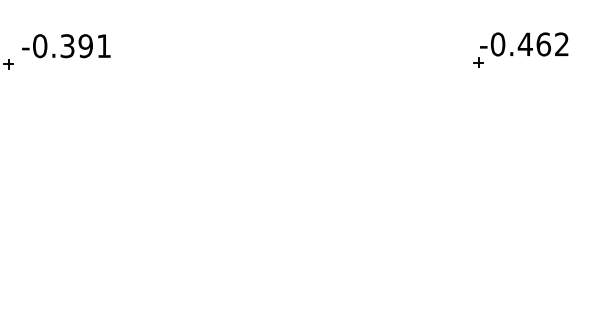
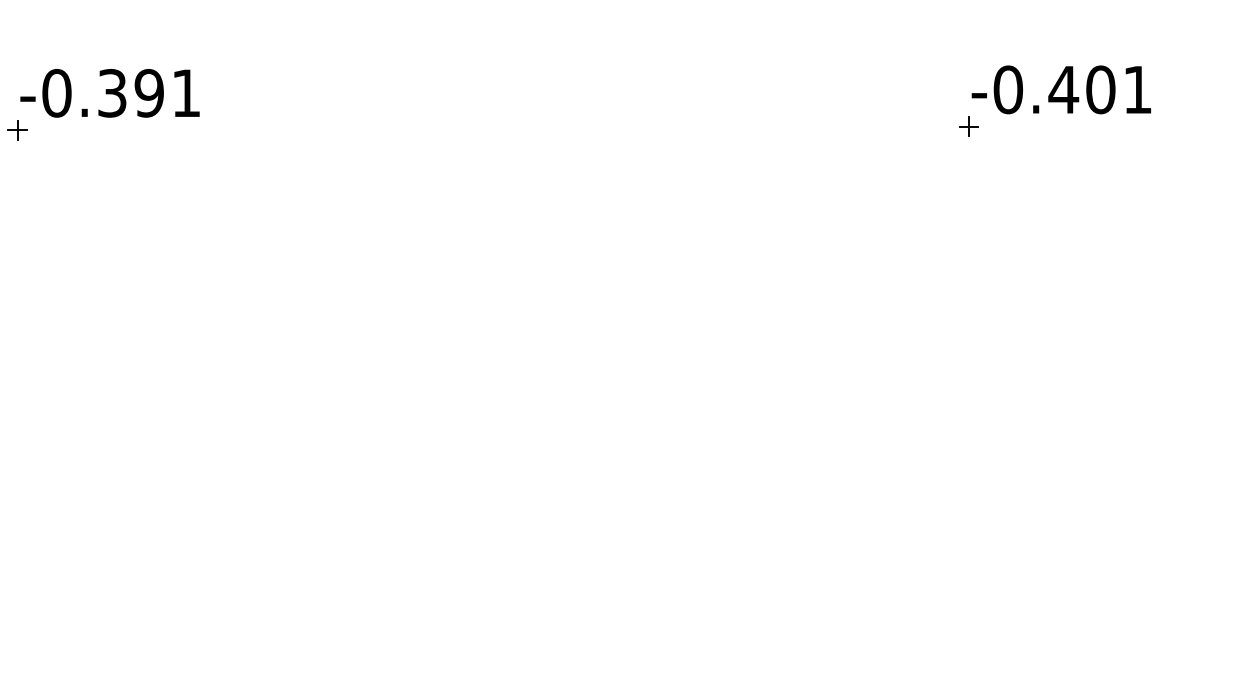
text: (552, 44) -> (1118, 89), -0.462 -> -0.401
text: (66, 46) -> (110, 93), moved

